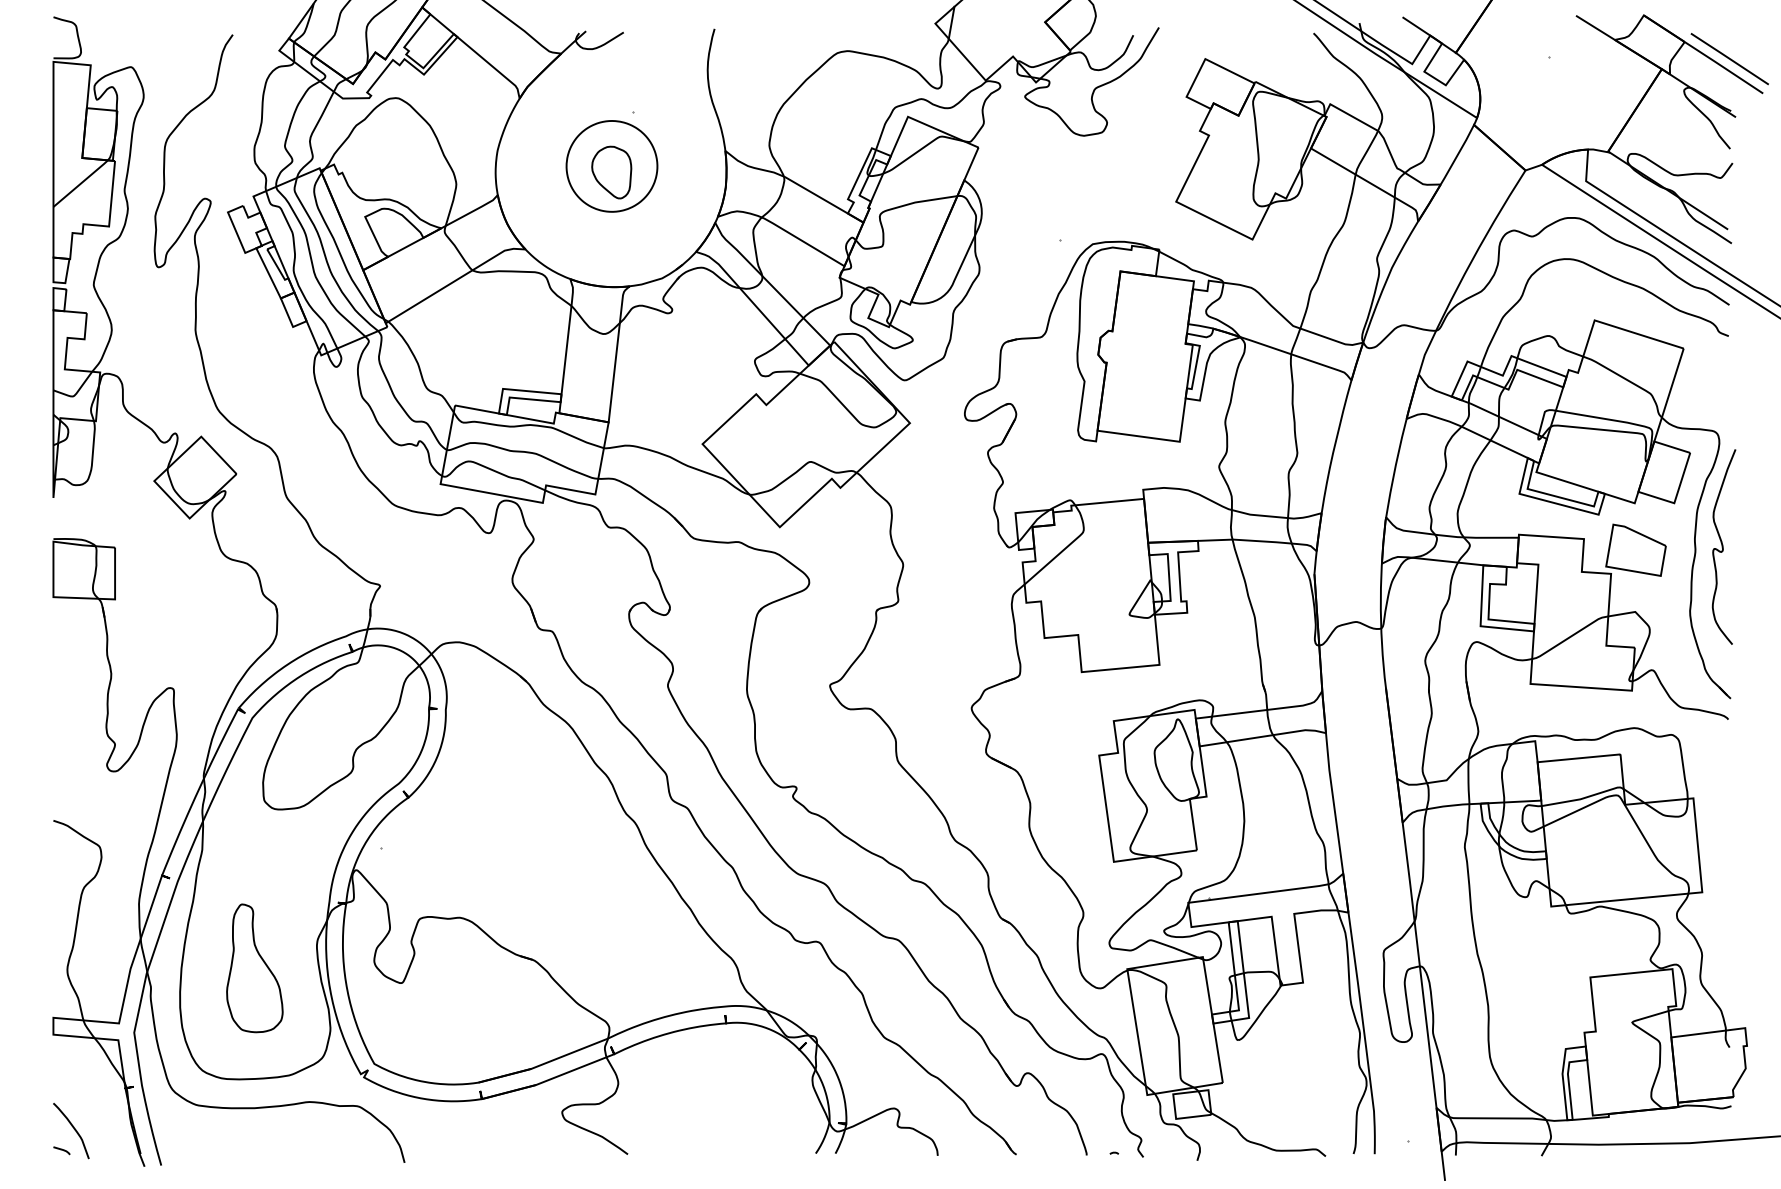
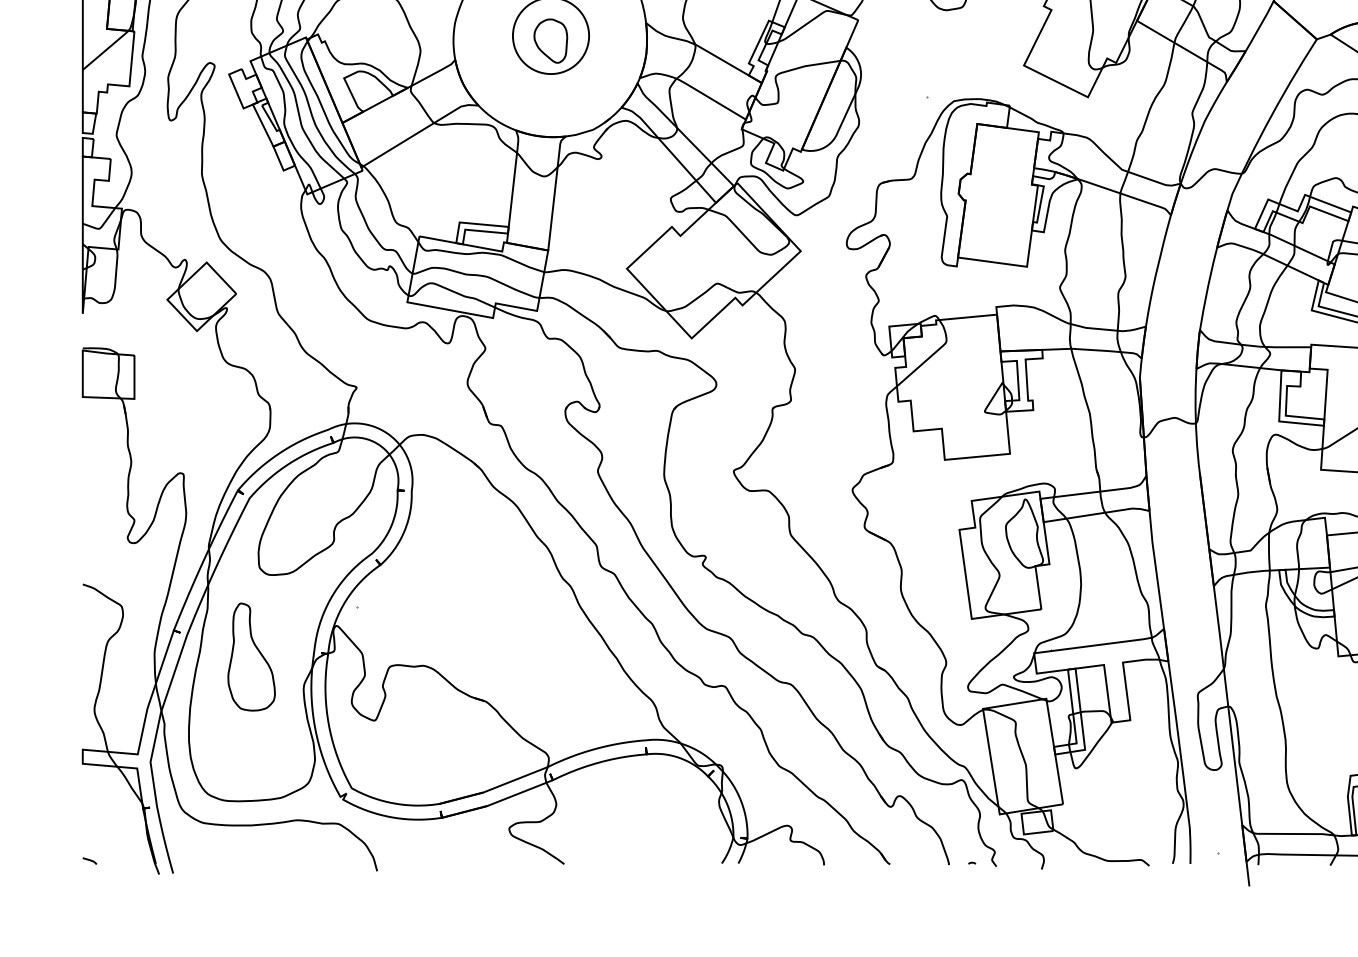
part: (254, 968) -> (251, 657), moved
curve: (73, 1129) -> (99, 843), removed

